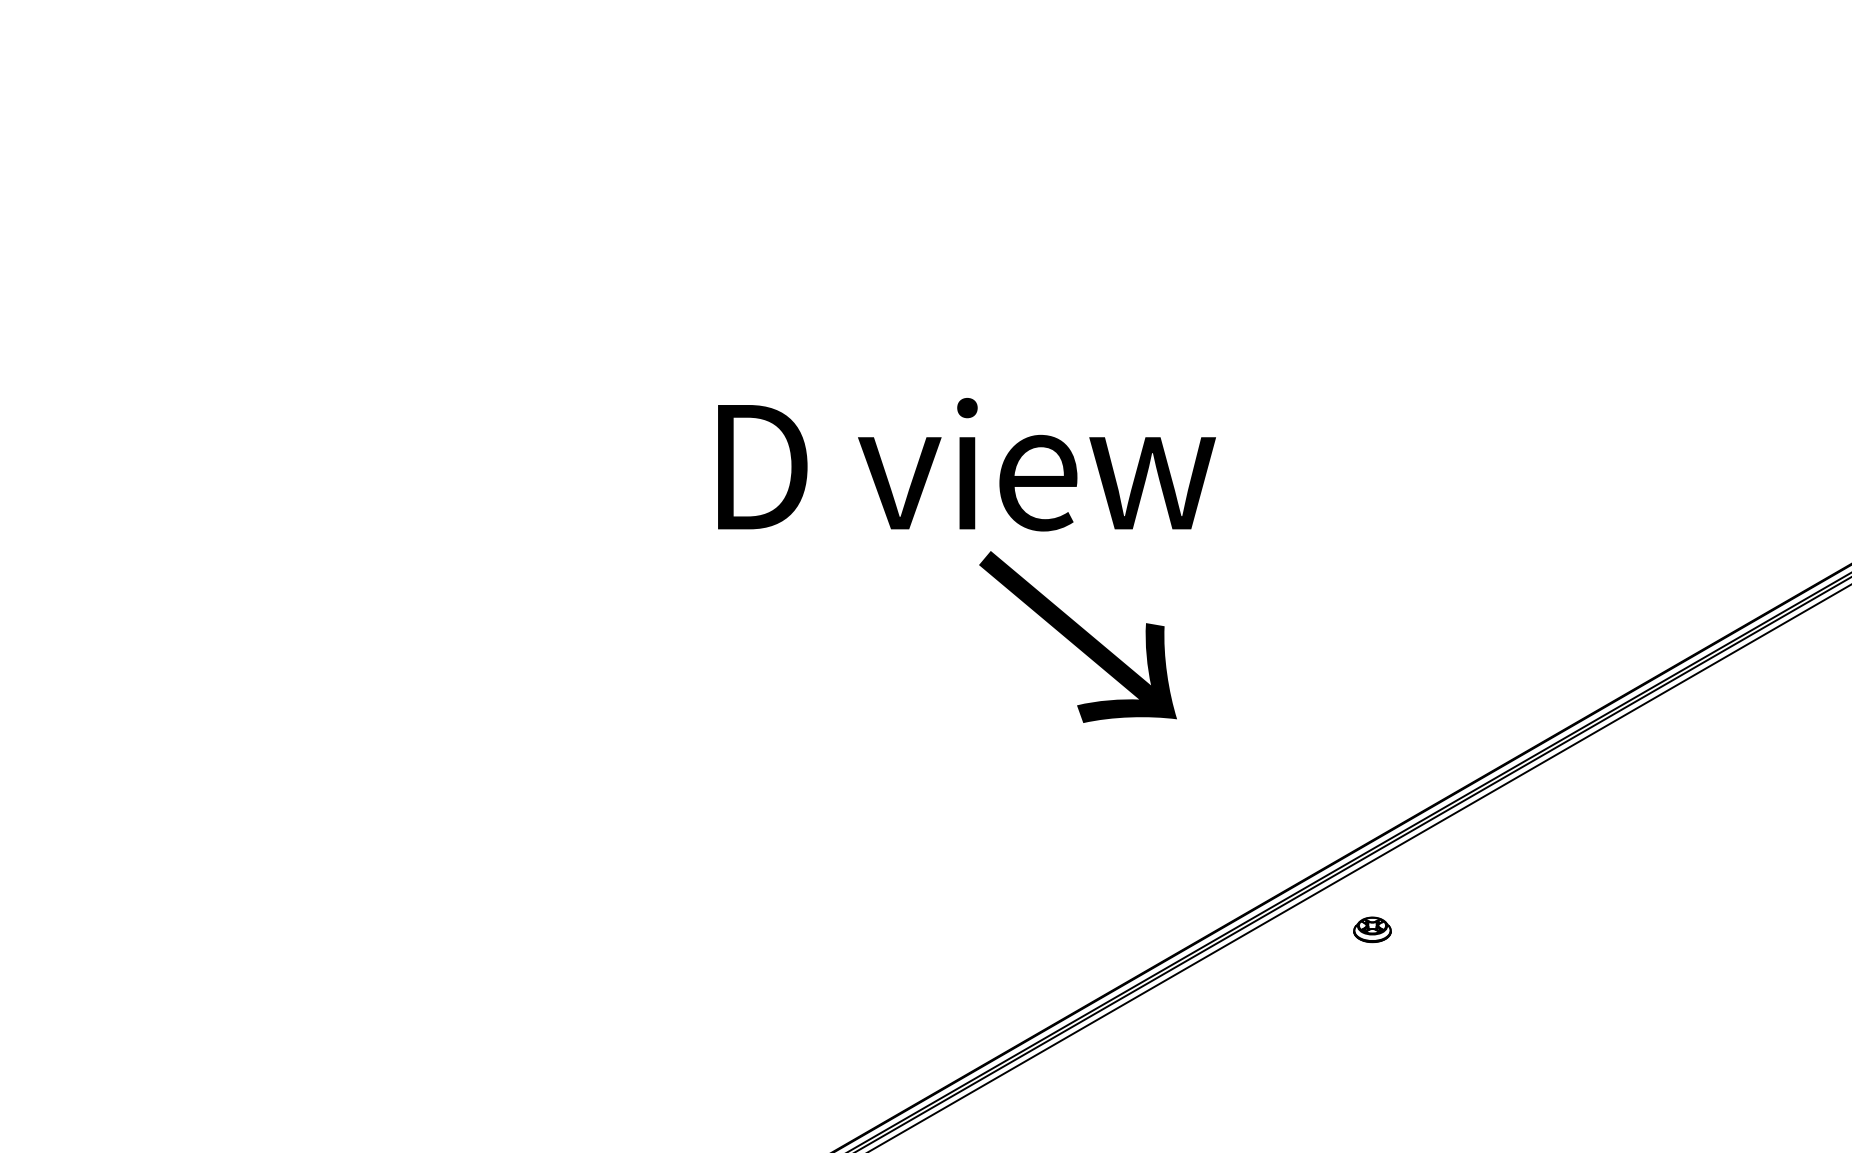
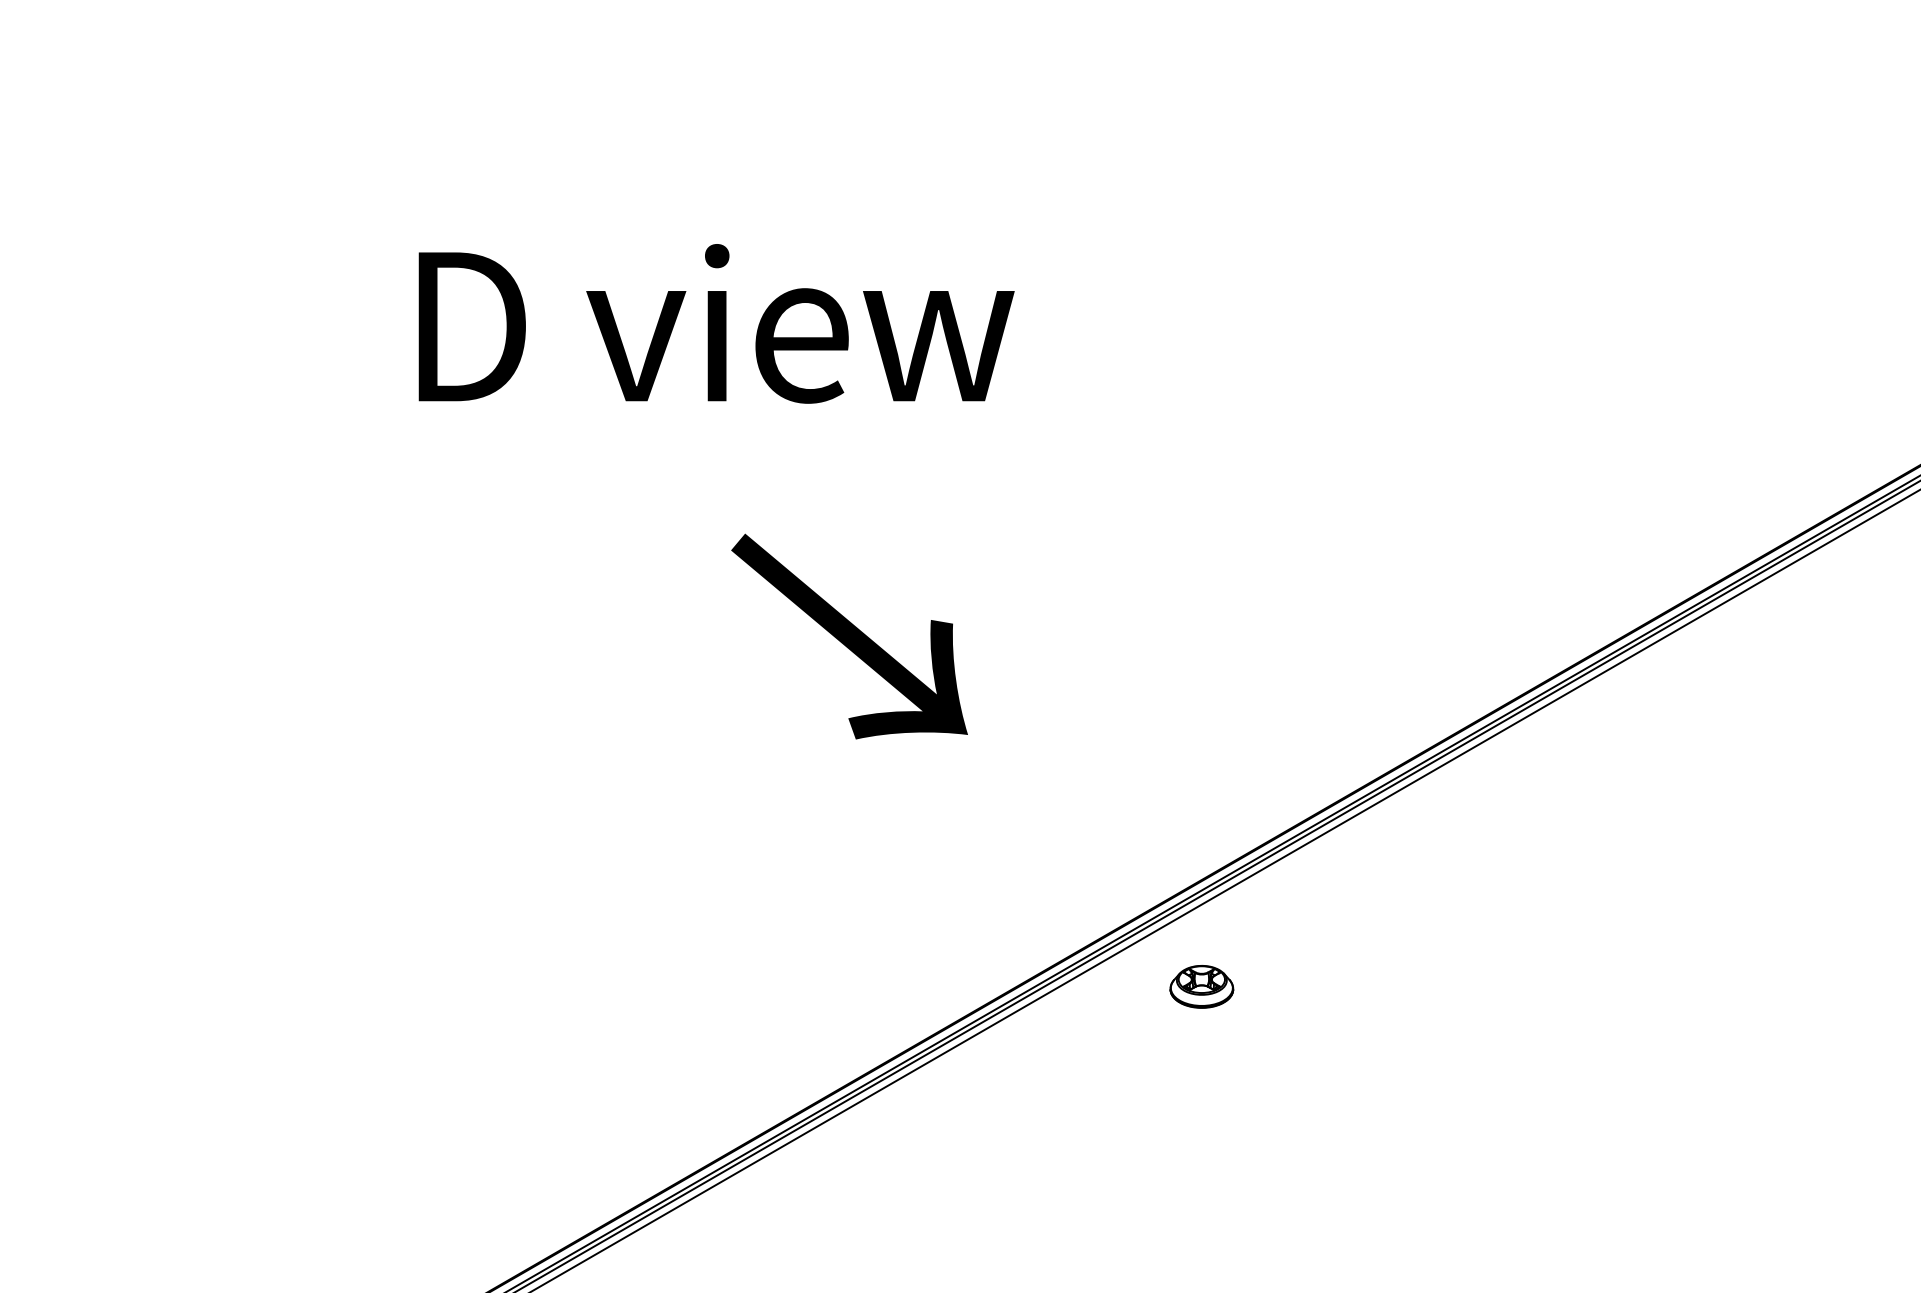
text: (966, 464) -> (716, 323), moved
part: (1372, 929) -> (1201, 986), size x1.43

